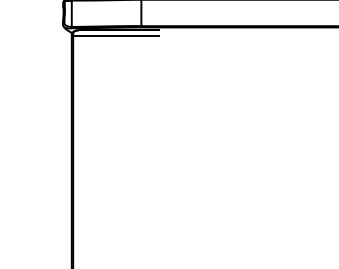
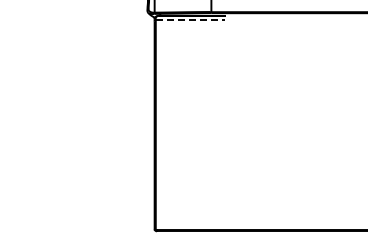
line: (115, 36) -> (190, 20), solid -> dashed

